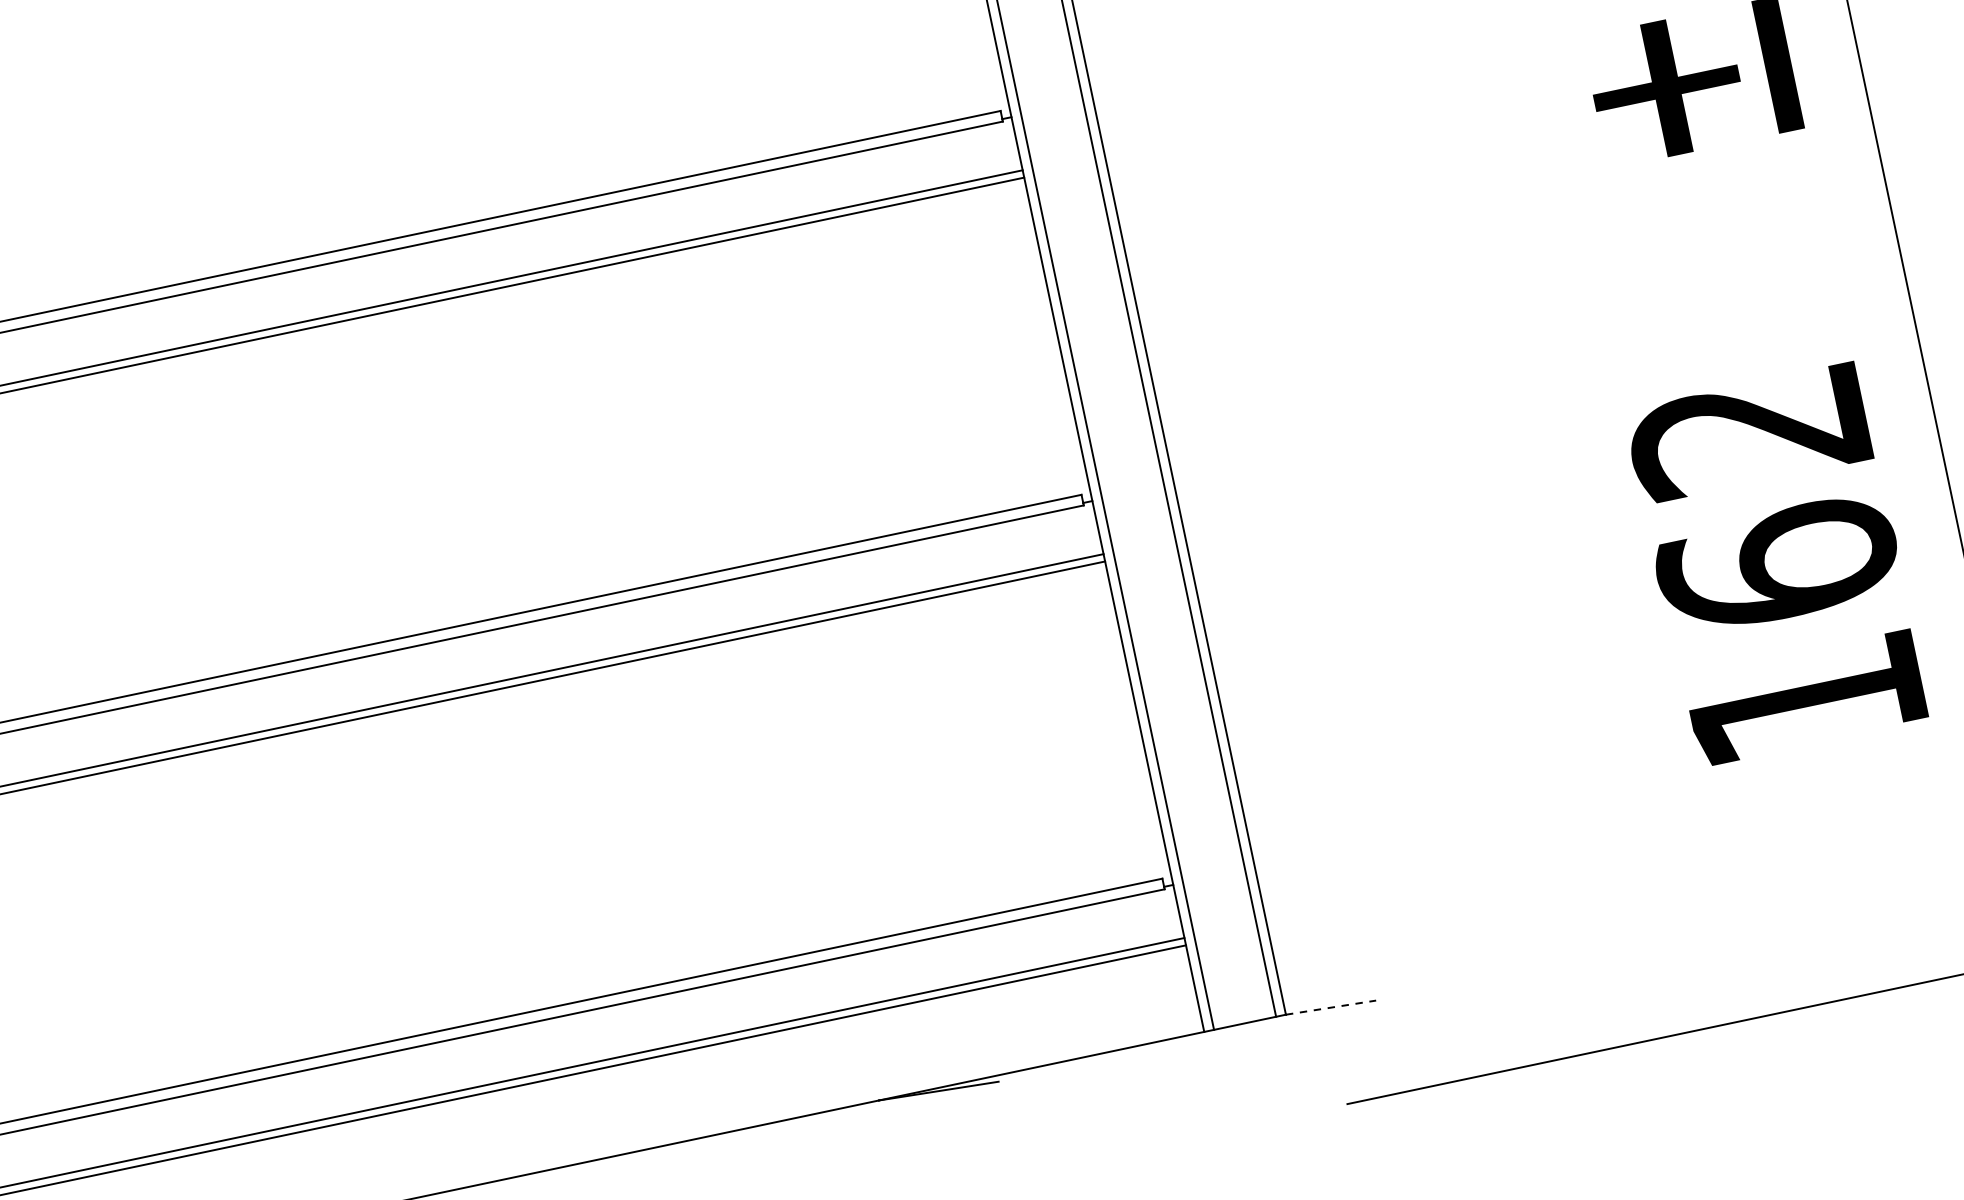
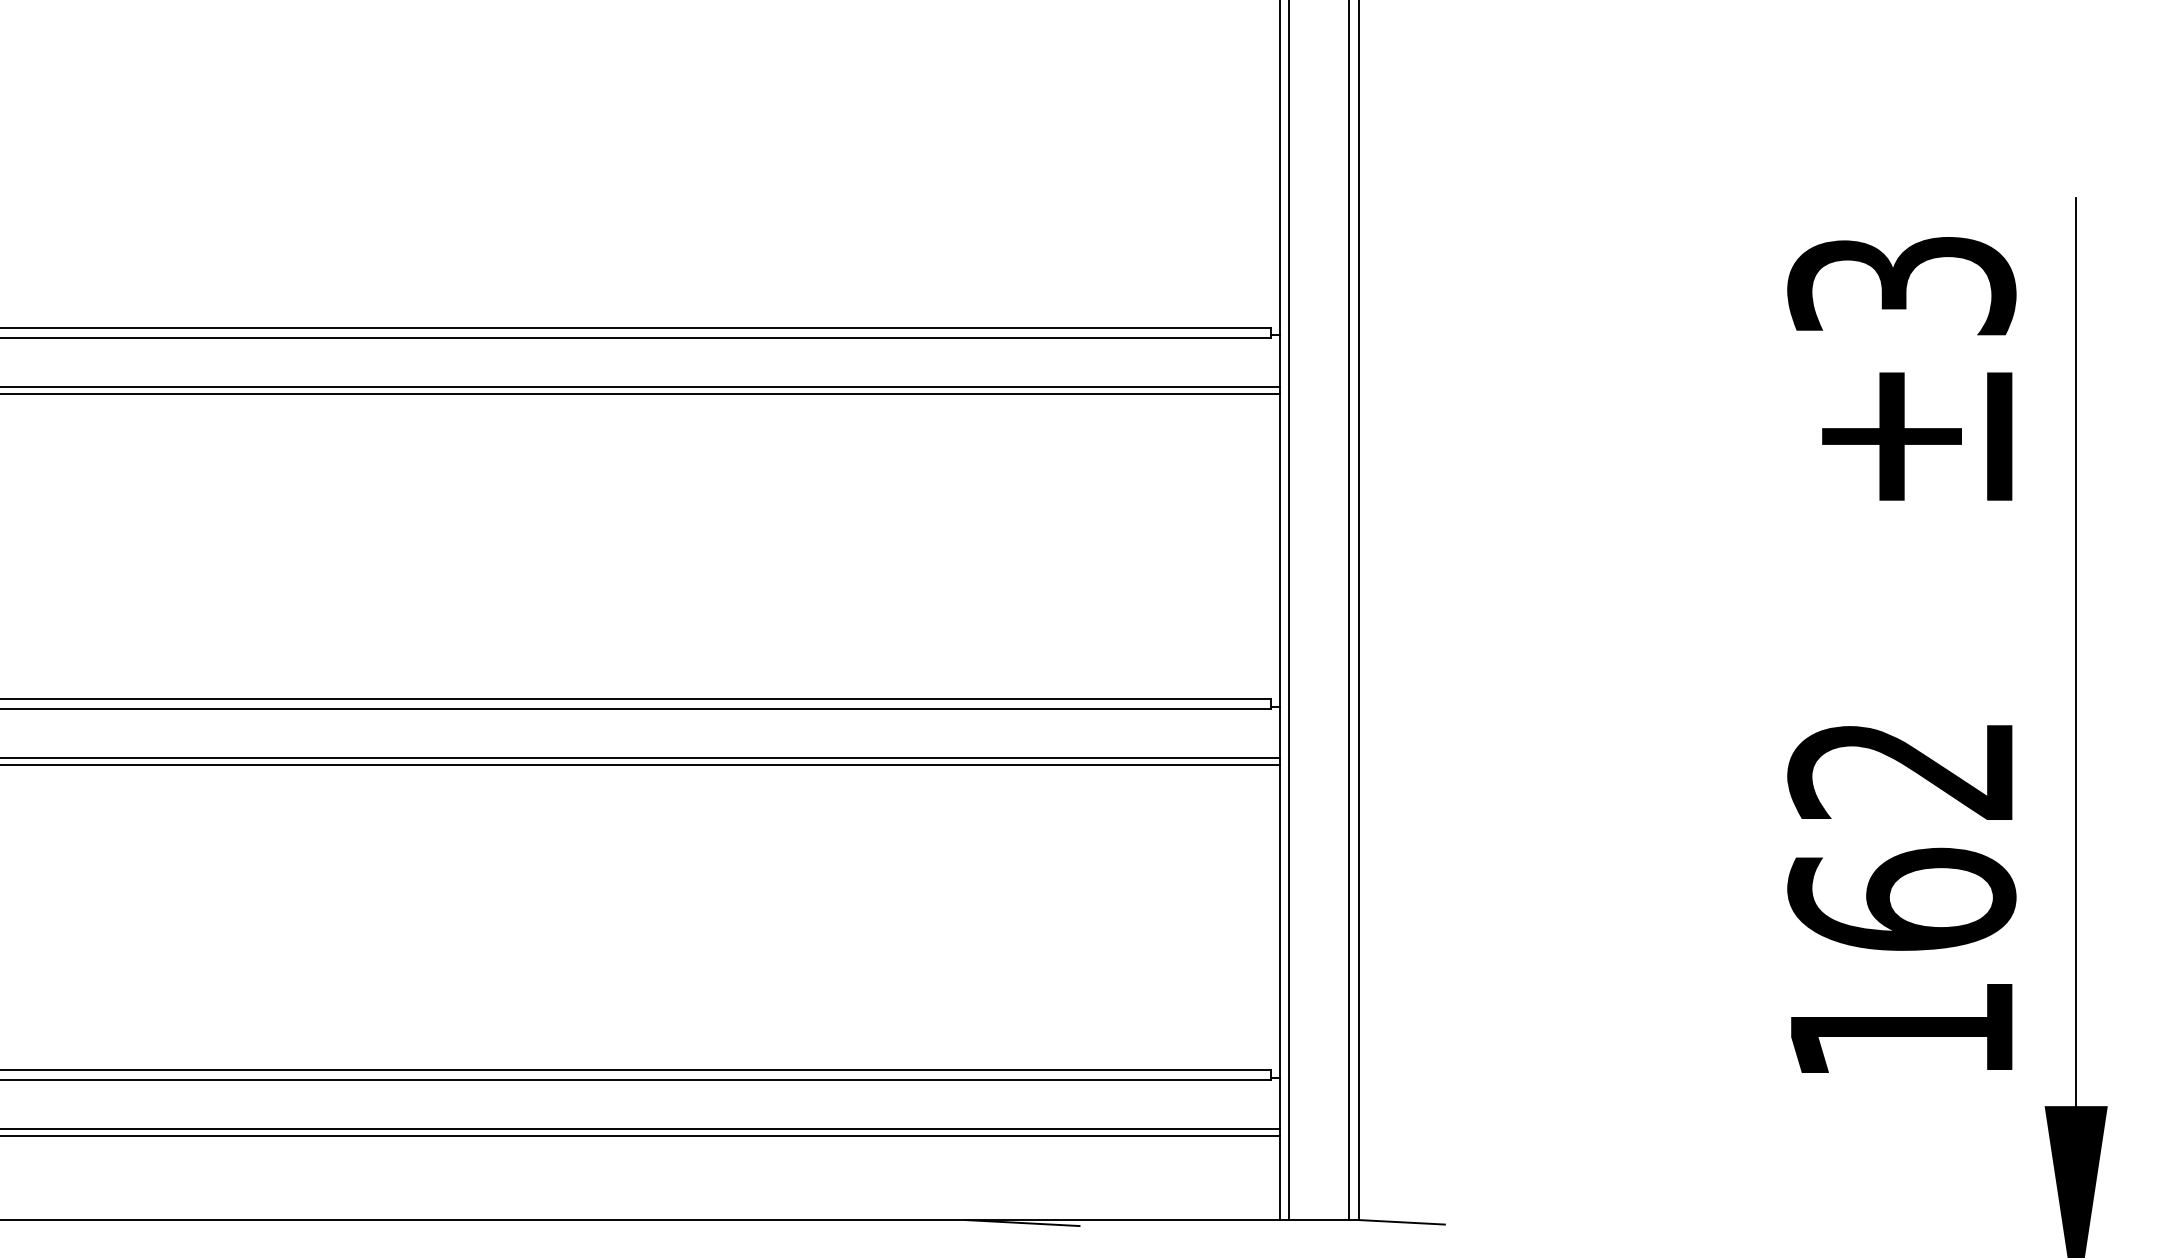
line: (1331, 1007) -> (1402, 1222), dashed -> solid

